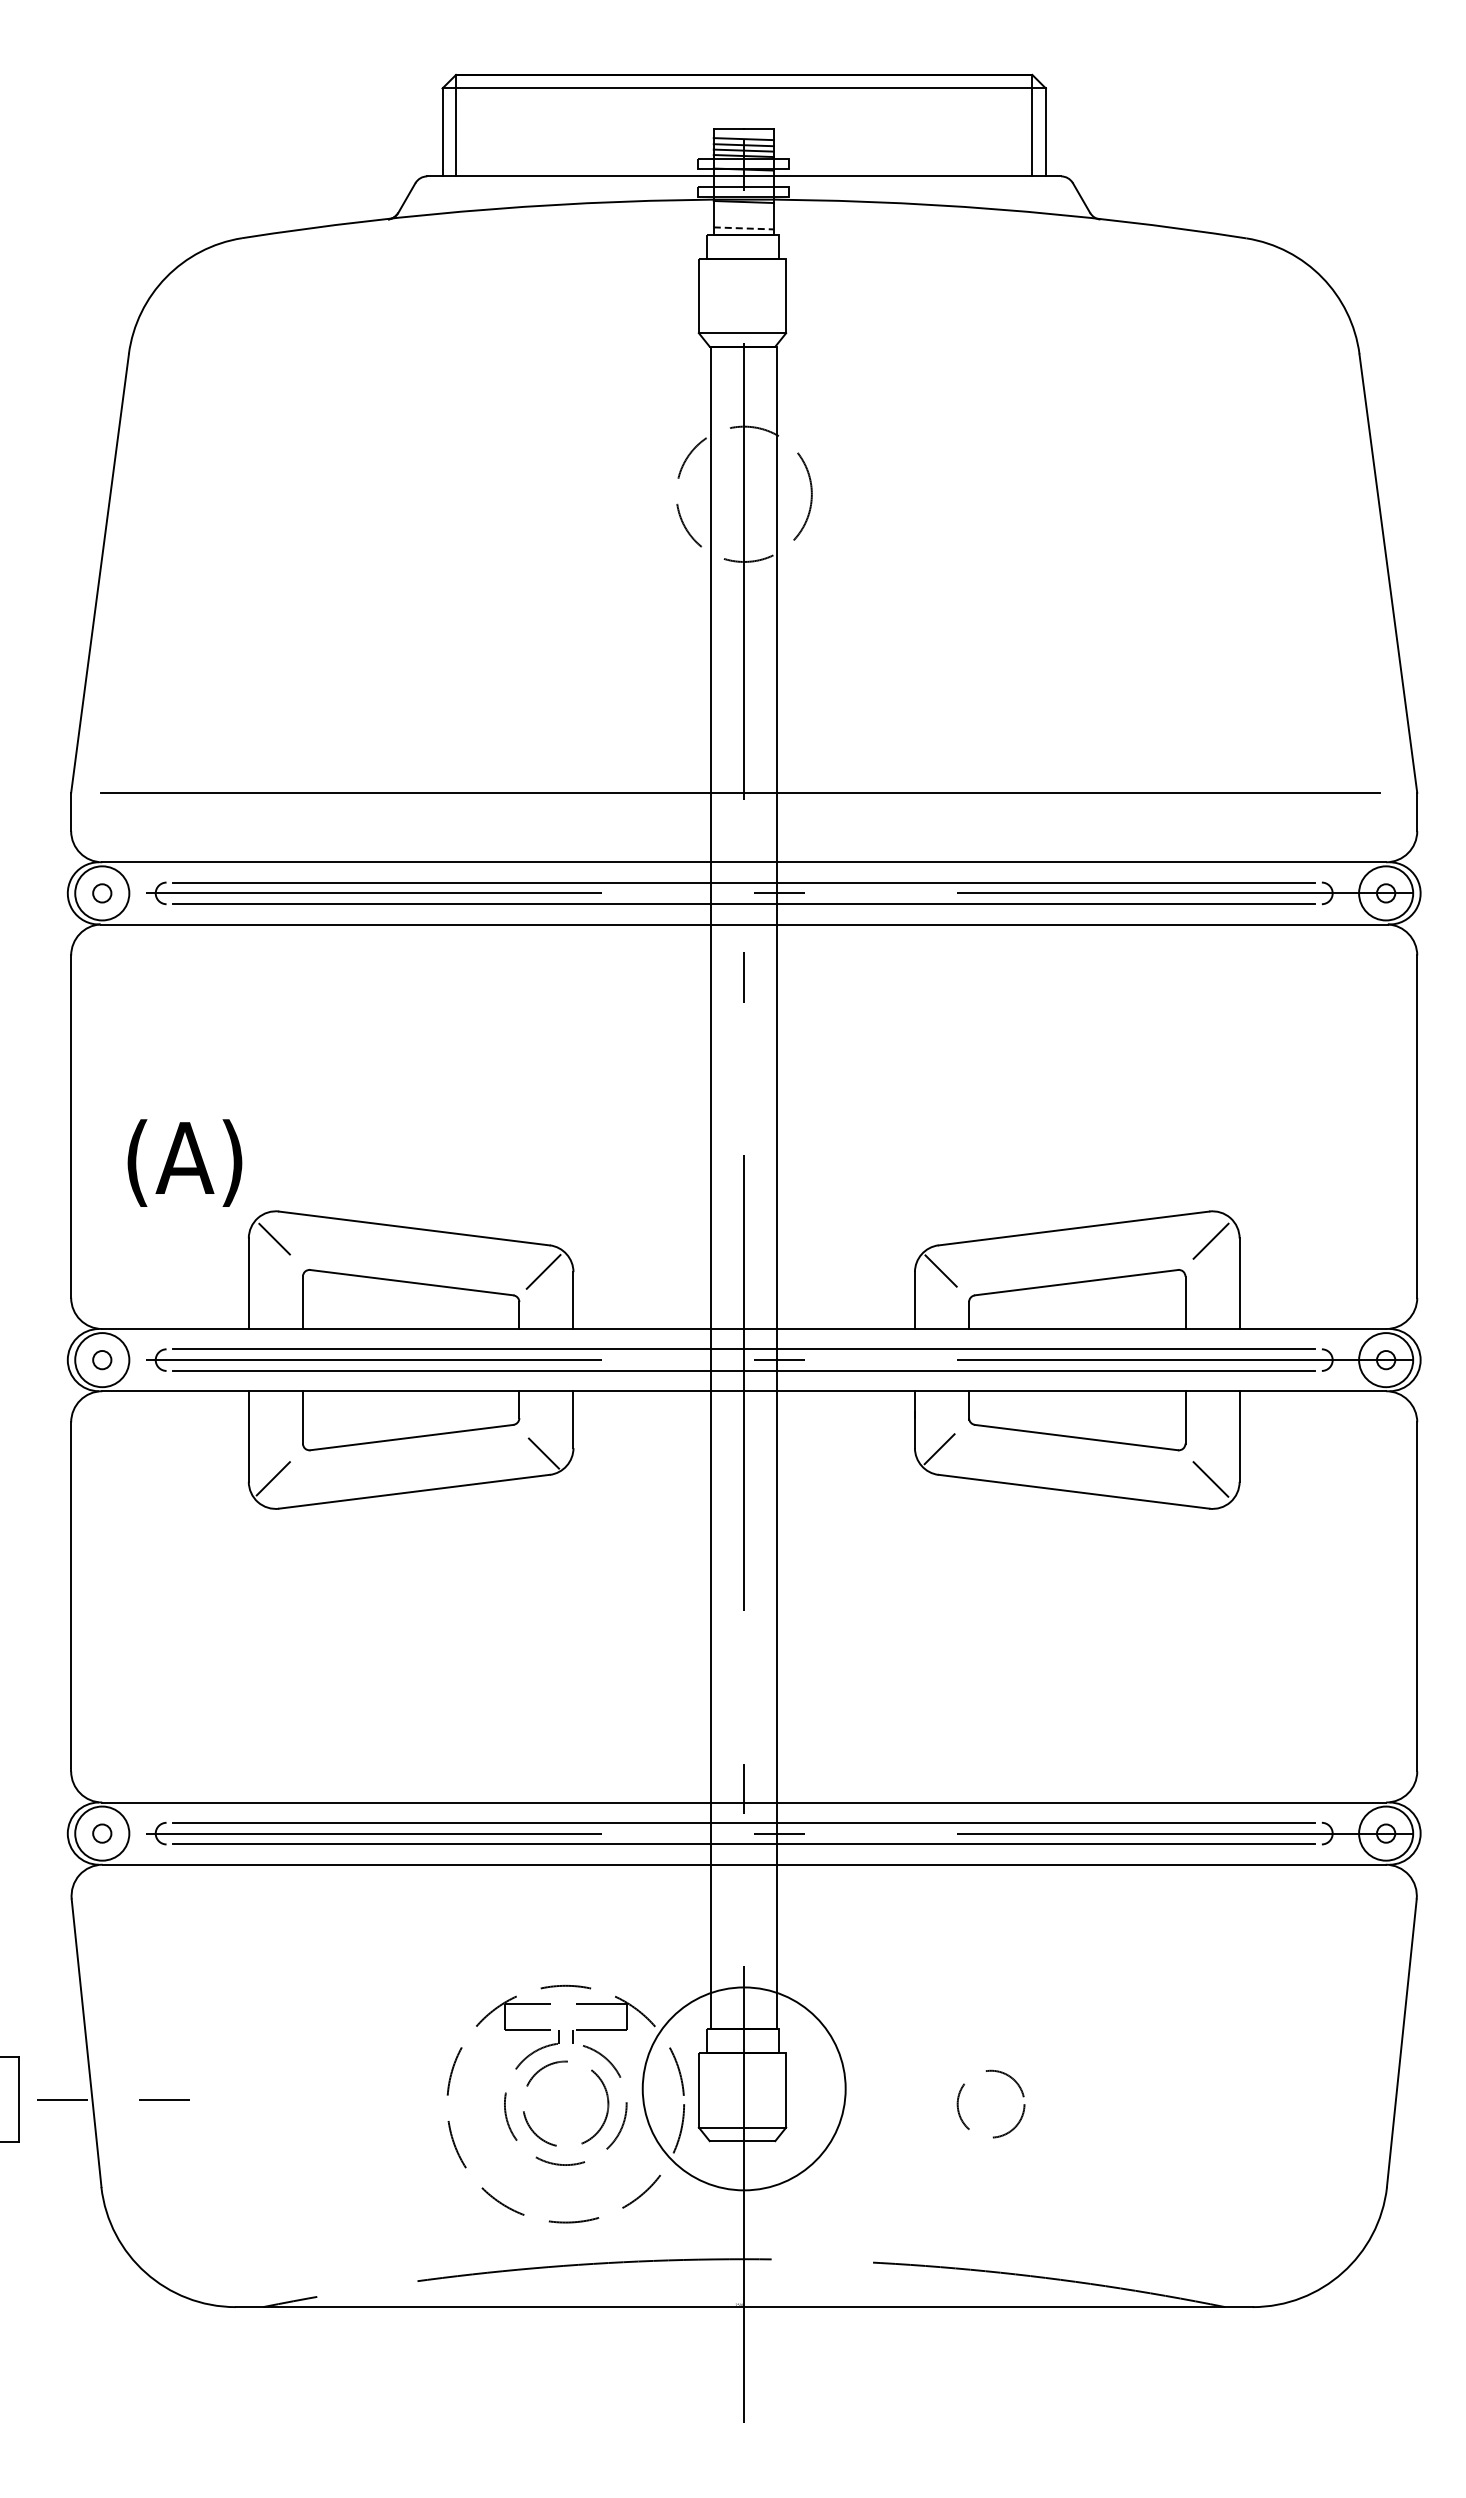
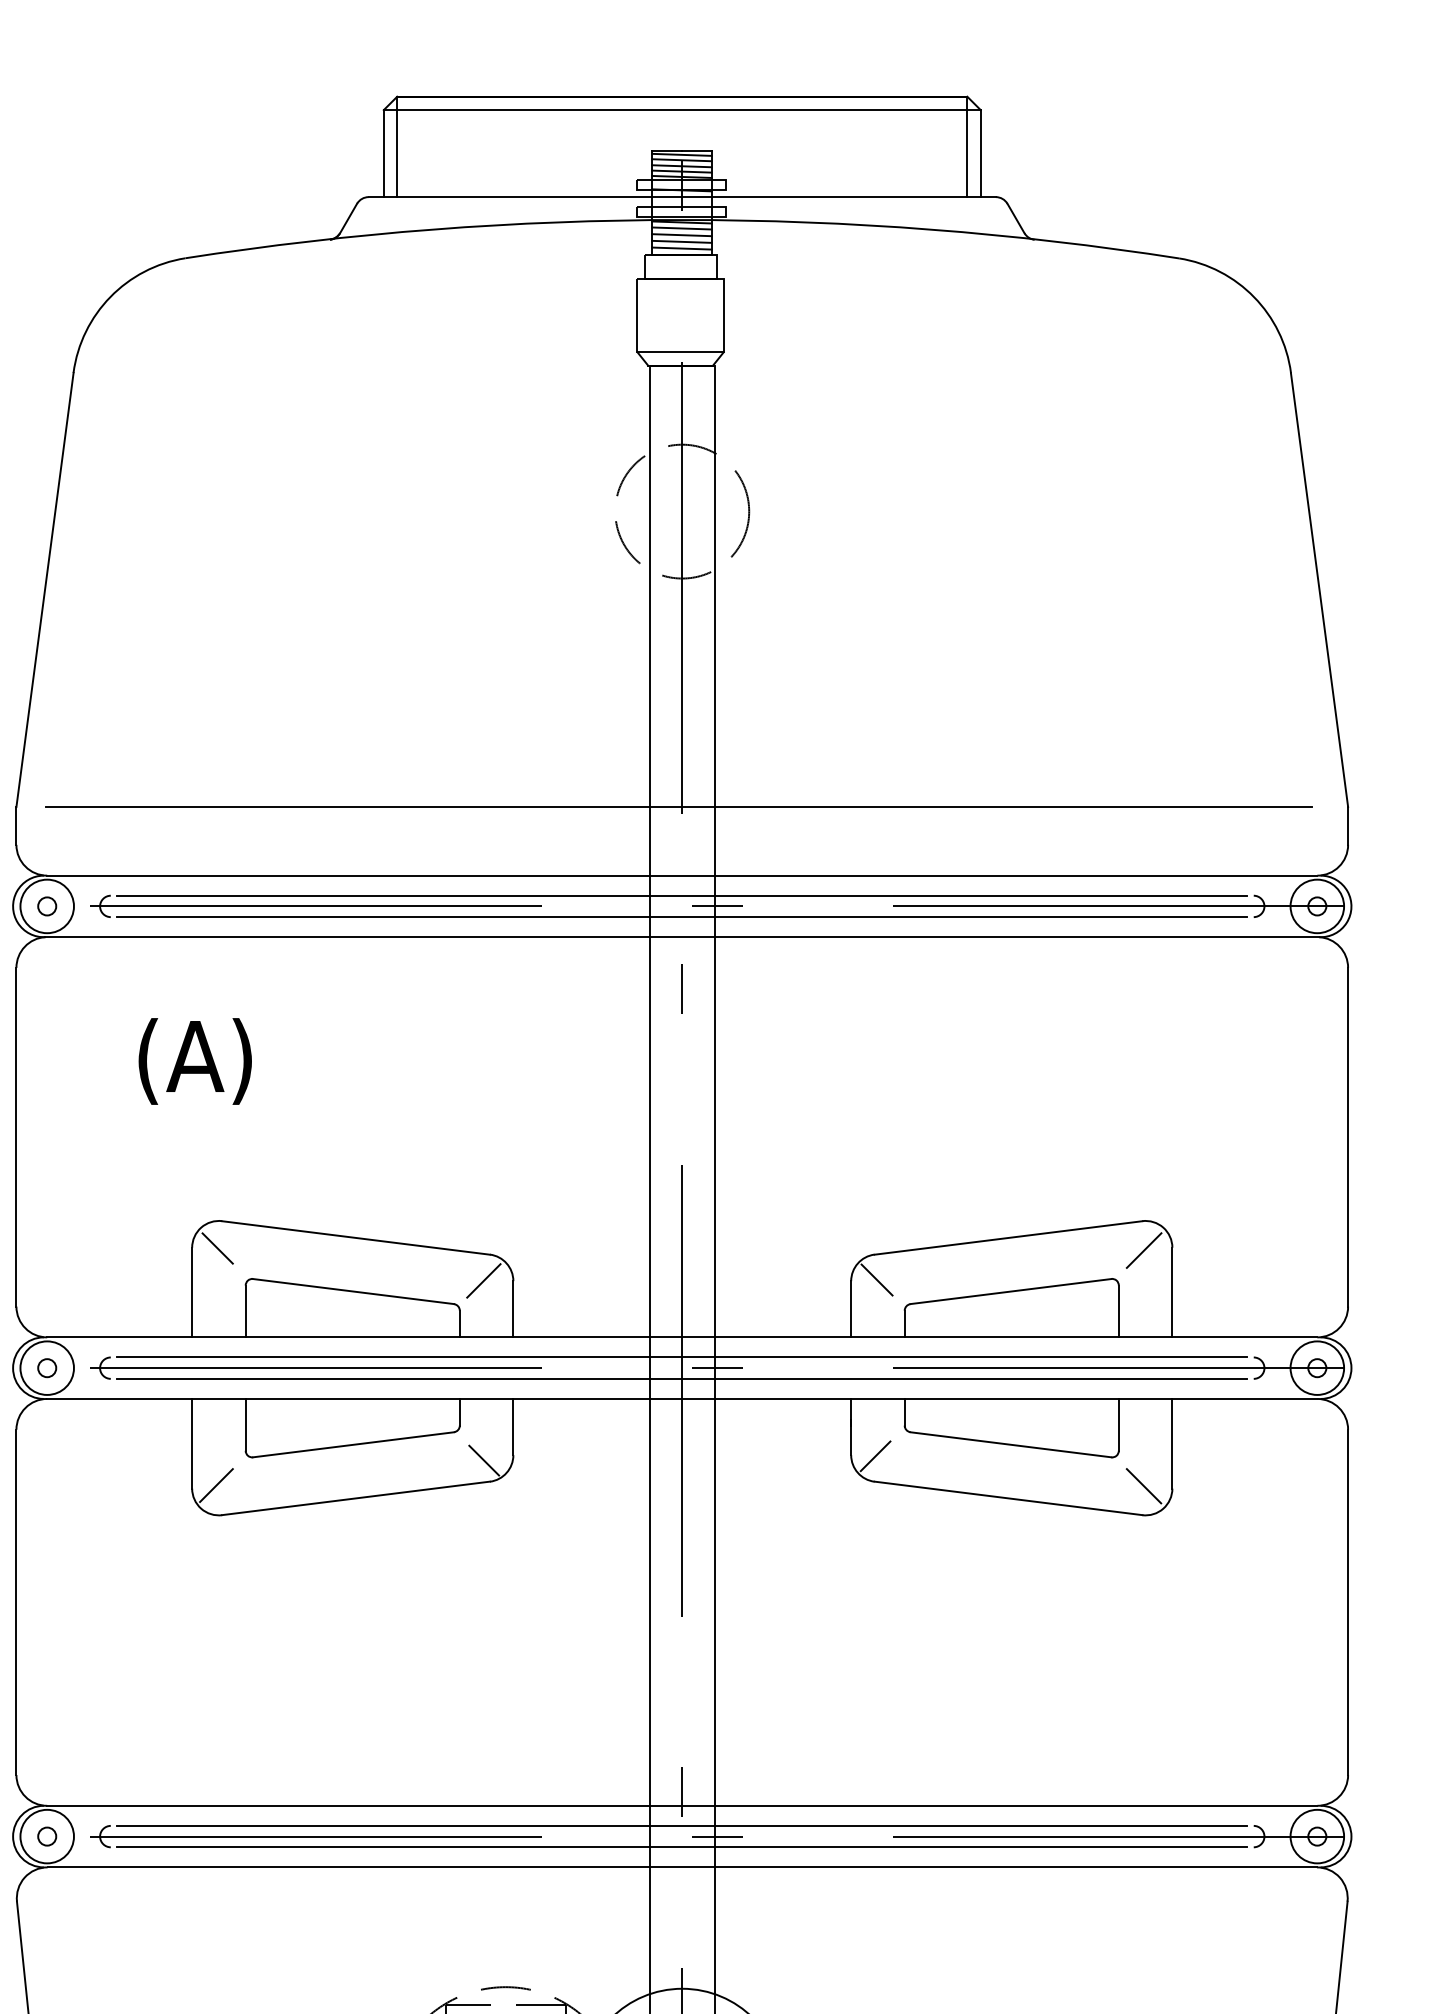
line: (743, 133) -> (681, 154), added
line: (743, 208) -> (681, 228), added
line: (743, 214) -> (681, 234), added
line: (743, 221) -> (681, 241), added
line: (744, 228) -> (682, 248), dashed -> solid
text: (184, 1162) -> (194, 1060), moved

